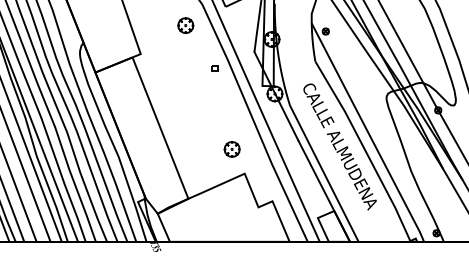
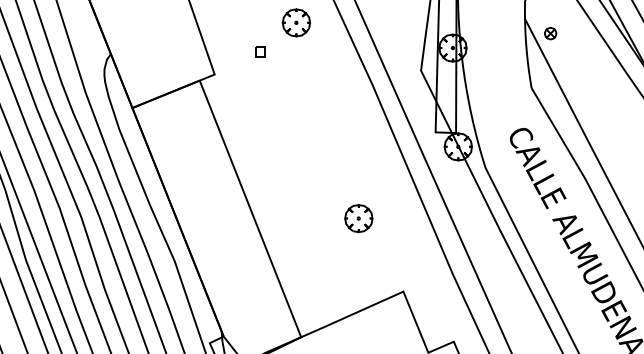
part: (214, 68) -> (259, 51), moved
part: (231, 149) -> (357, 218), moved

